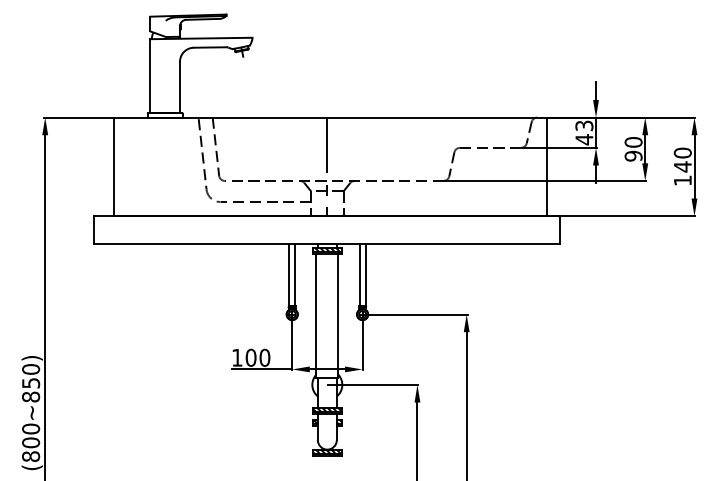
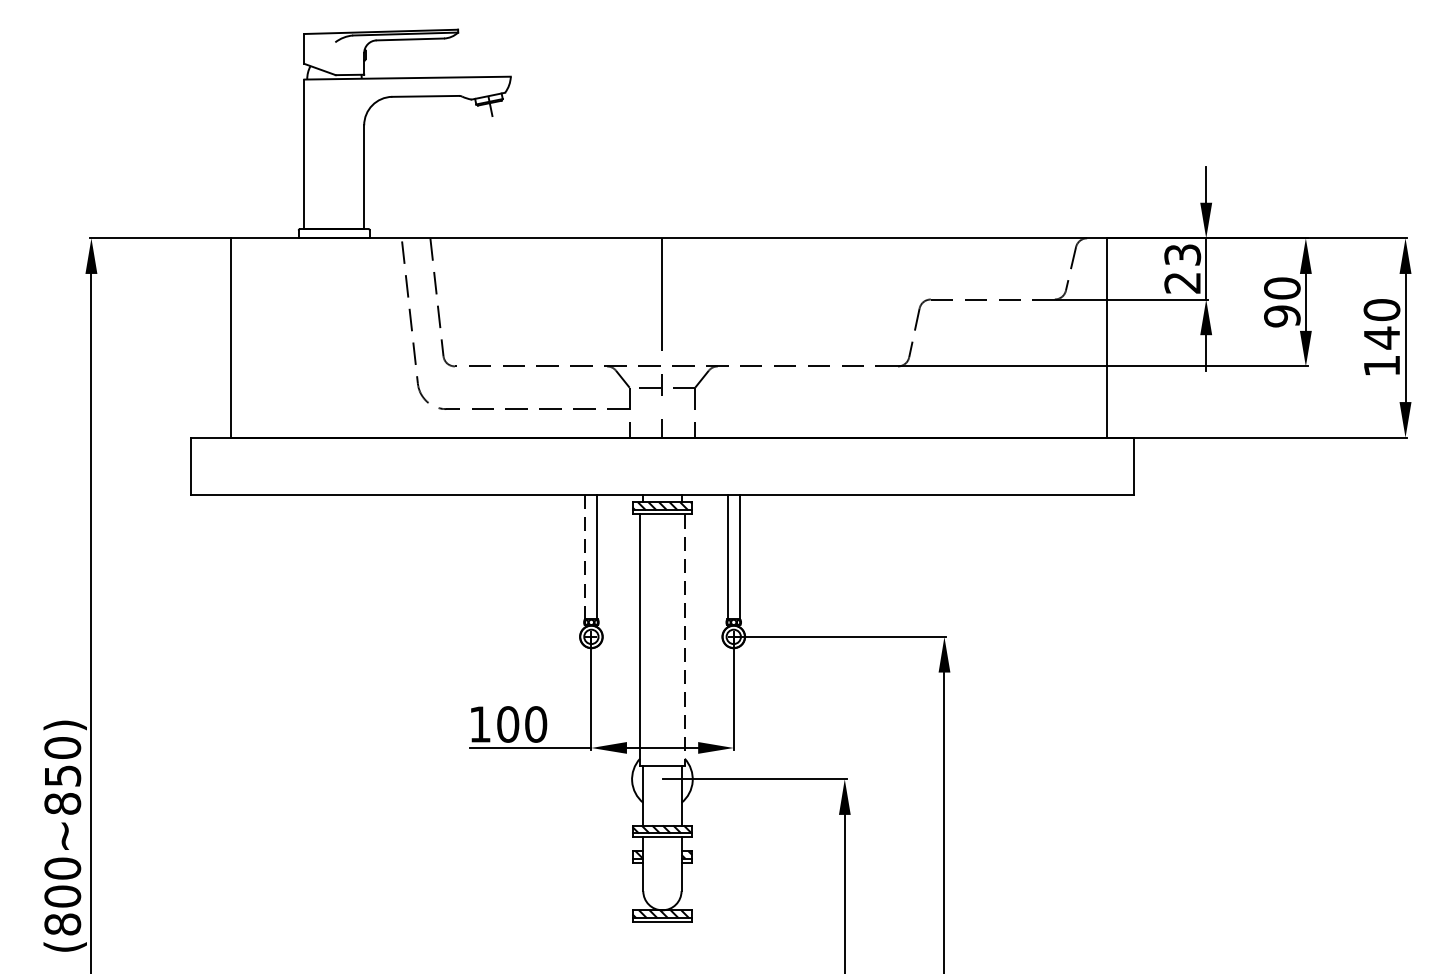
text: (584, 139) -> (1182, 282), 43 -> 23
line: (289, 275) -> (585, 557), solid -> dashed
line: (338, 316) -> (684, 640), solid -> dashed

